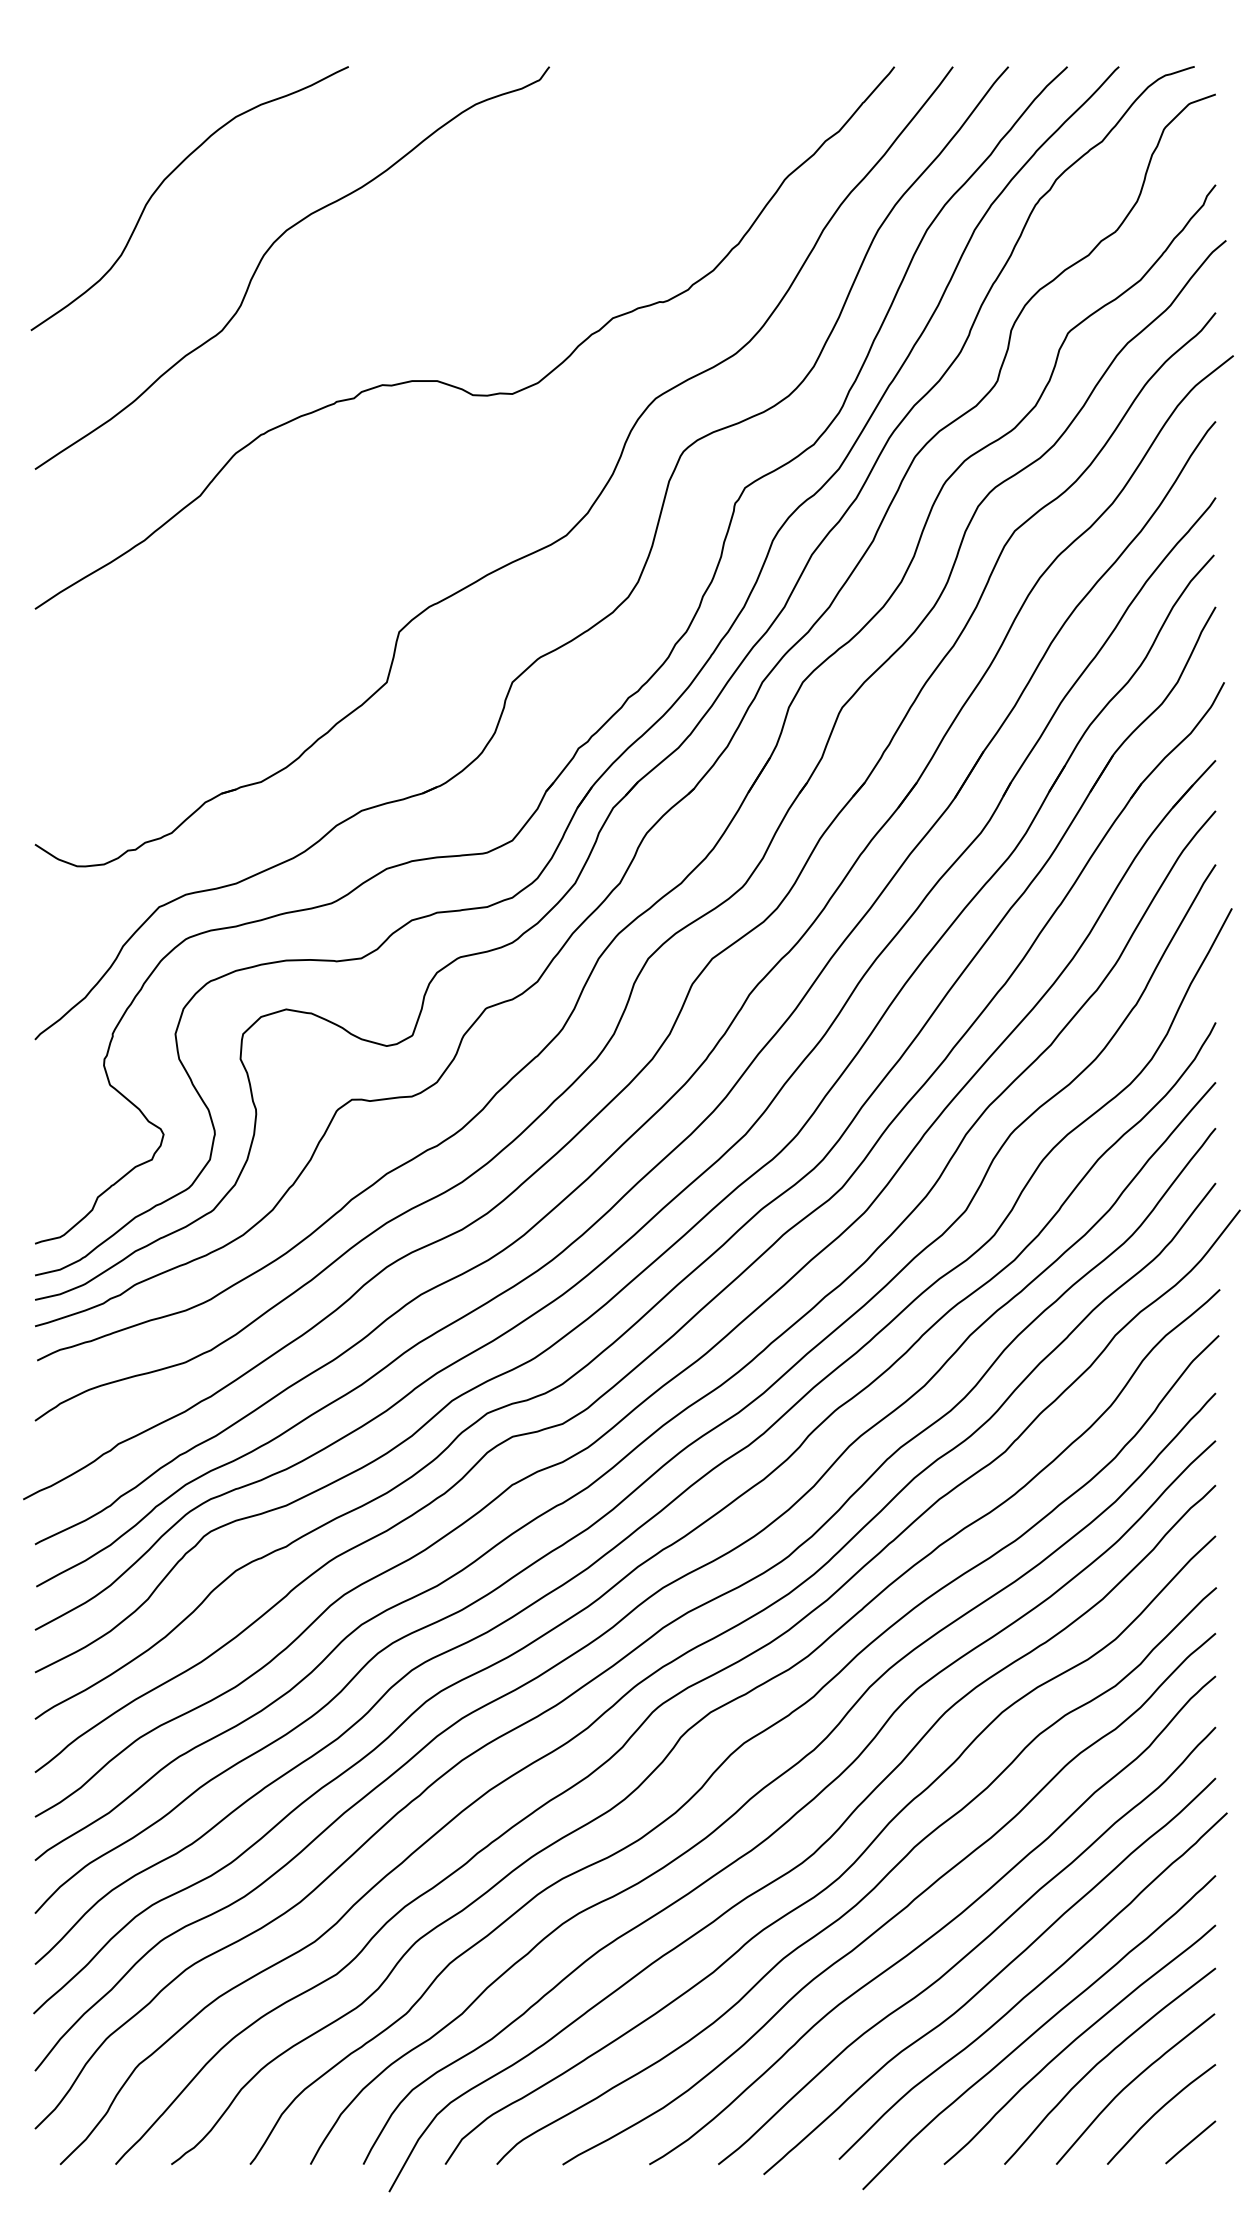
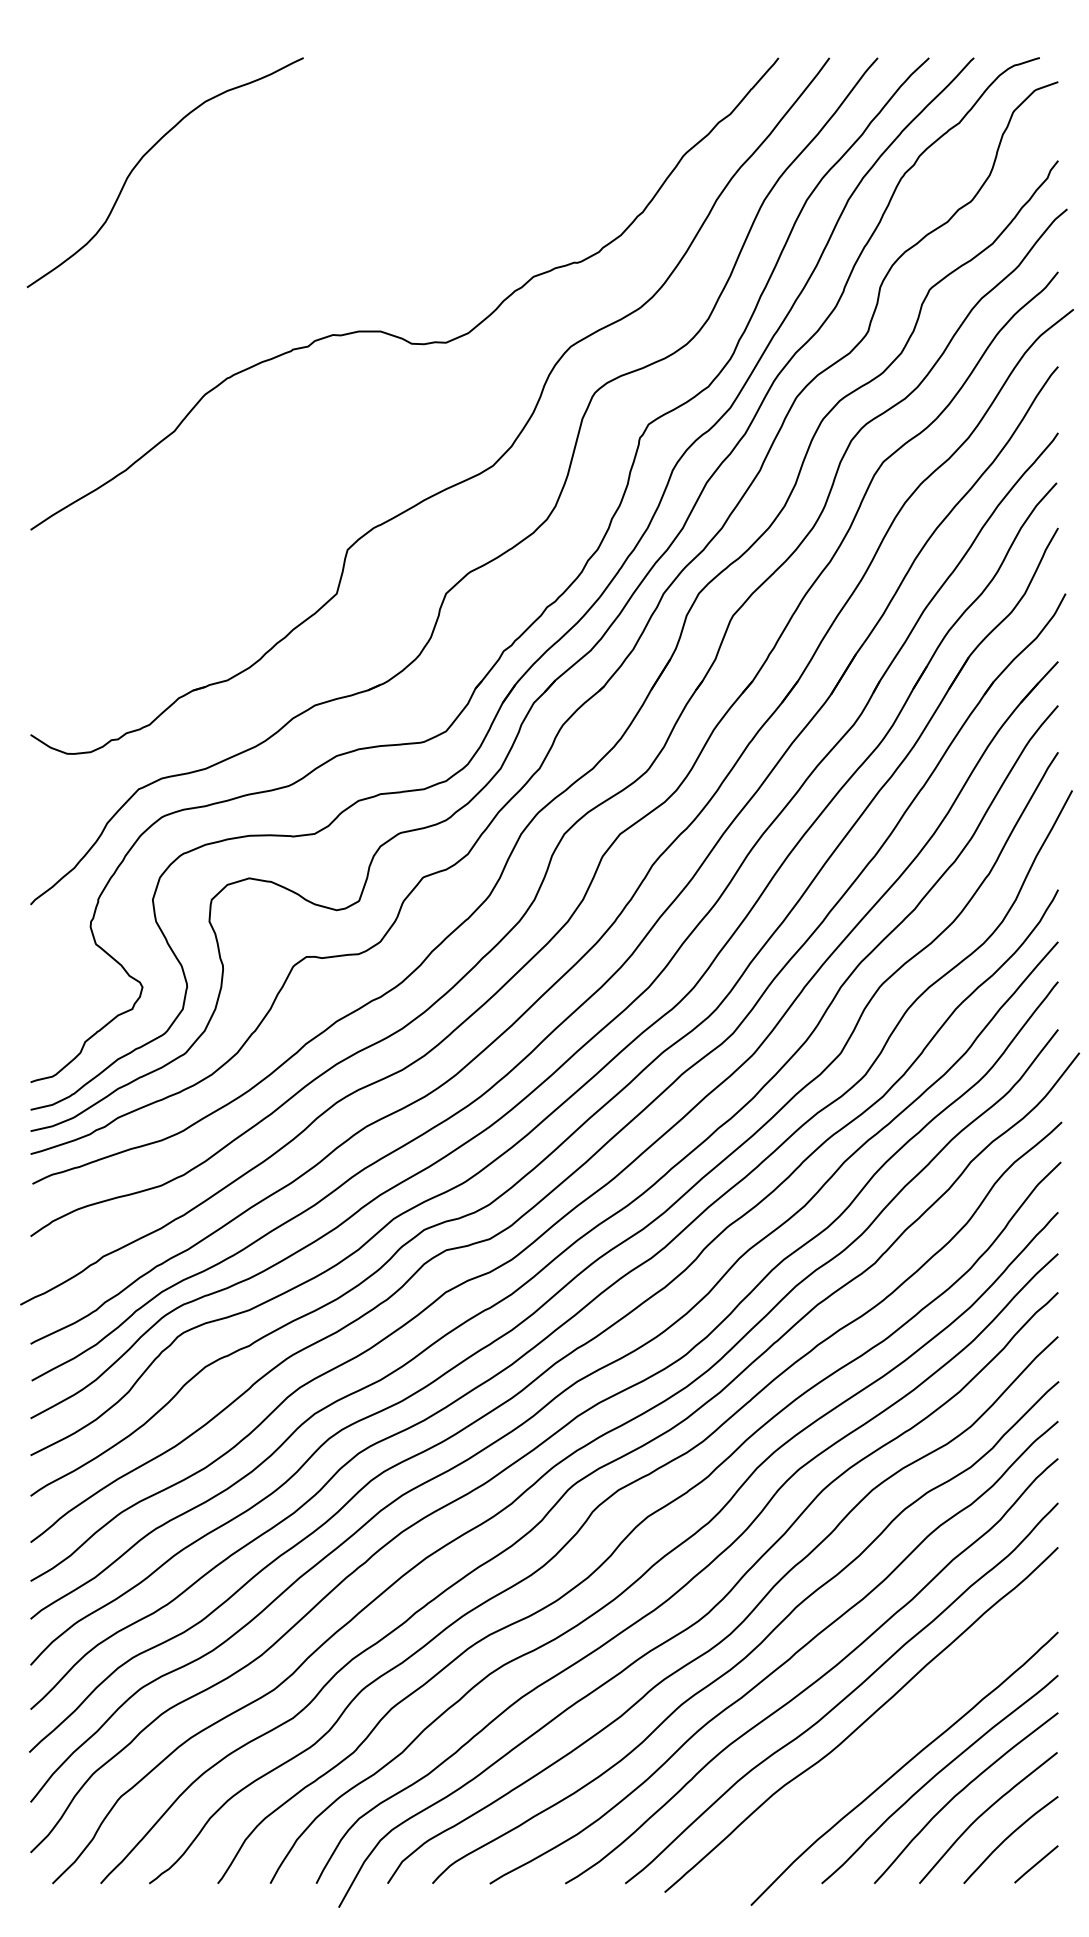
curve: (268, 251) -> (233, 218), removed
curve: (1034, 1987) -> (900, 1729), removed

